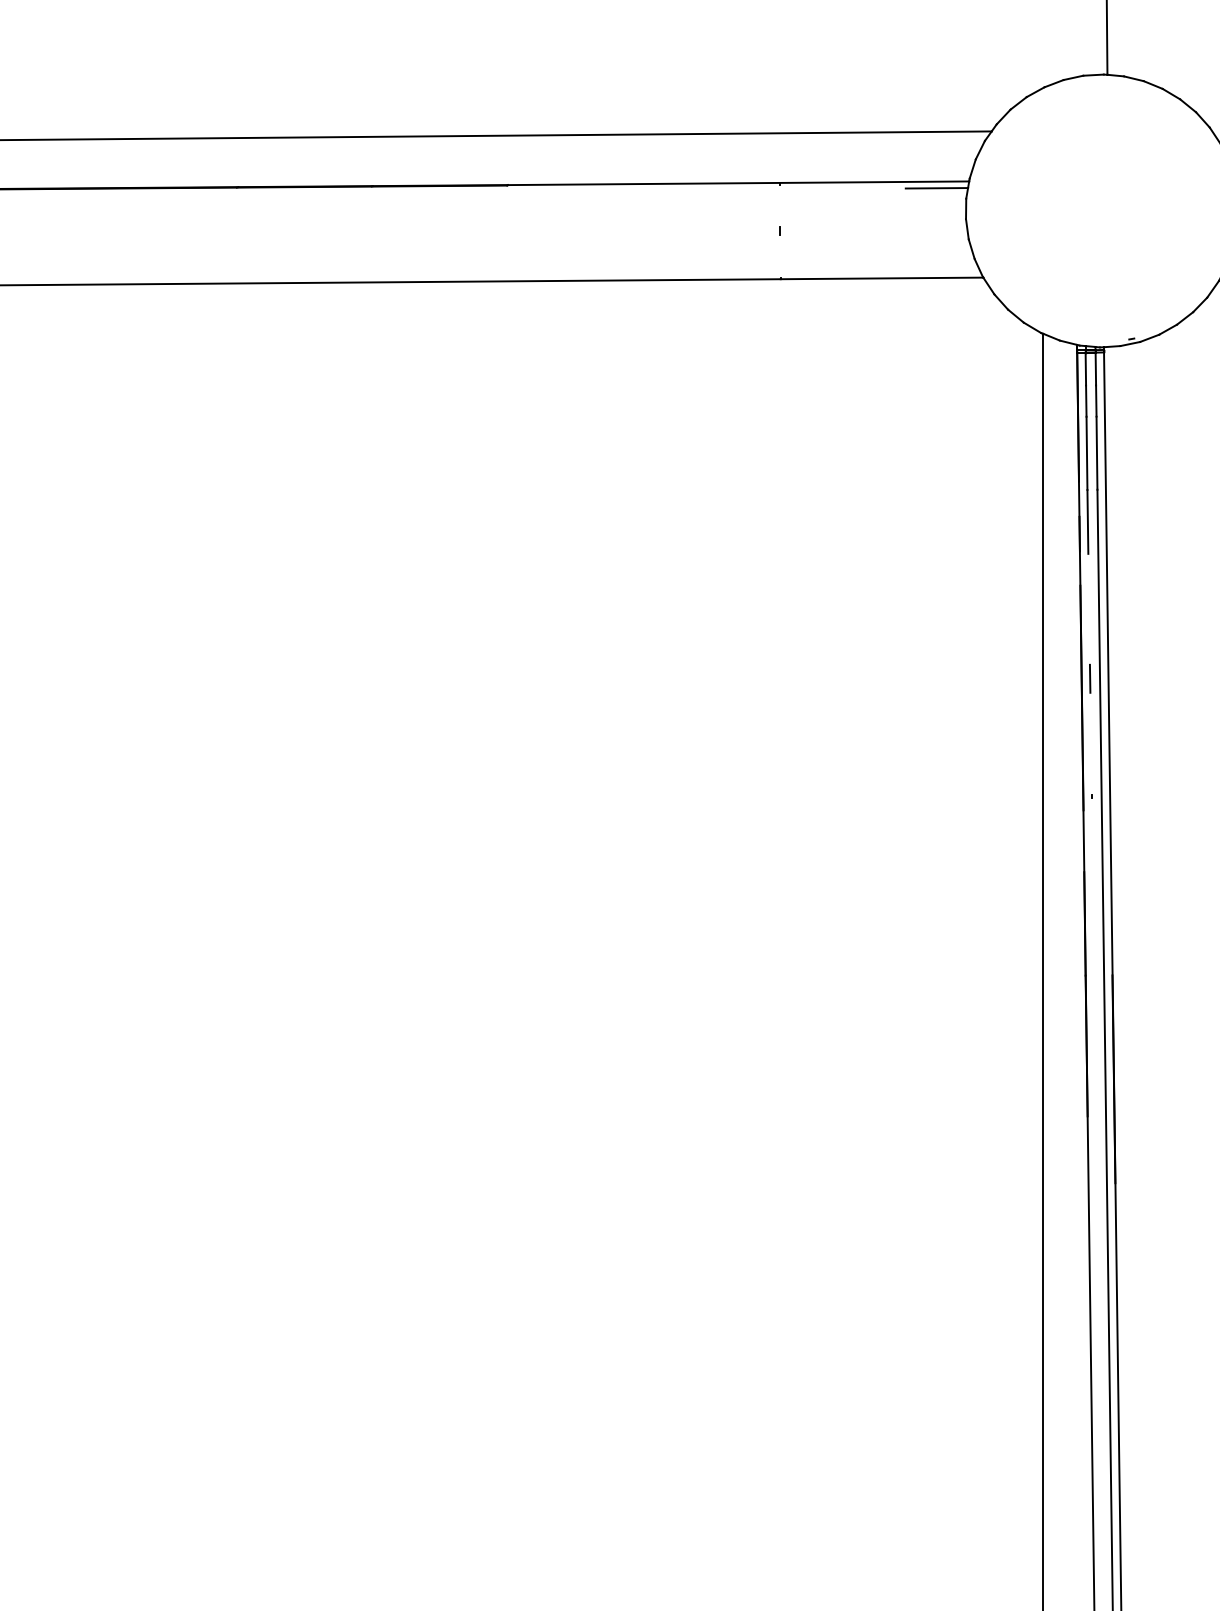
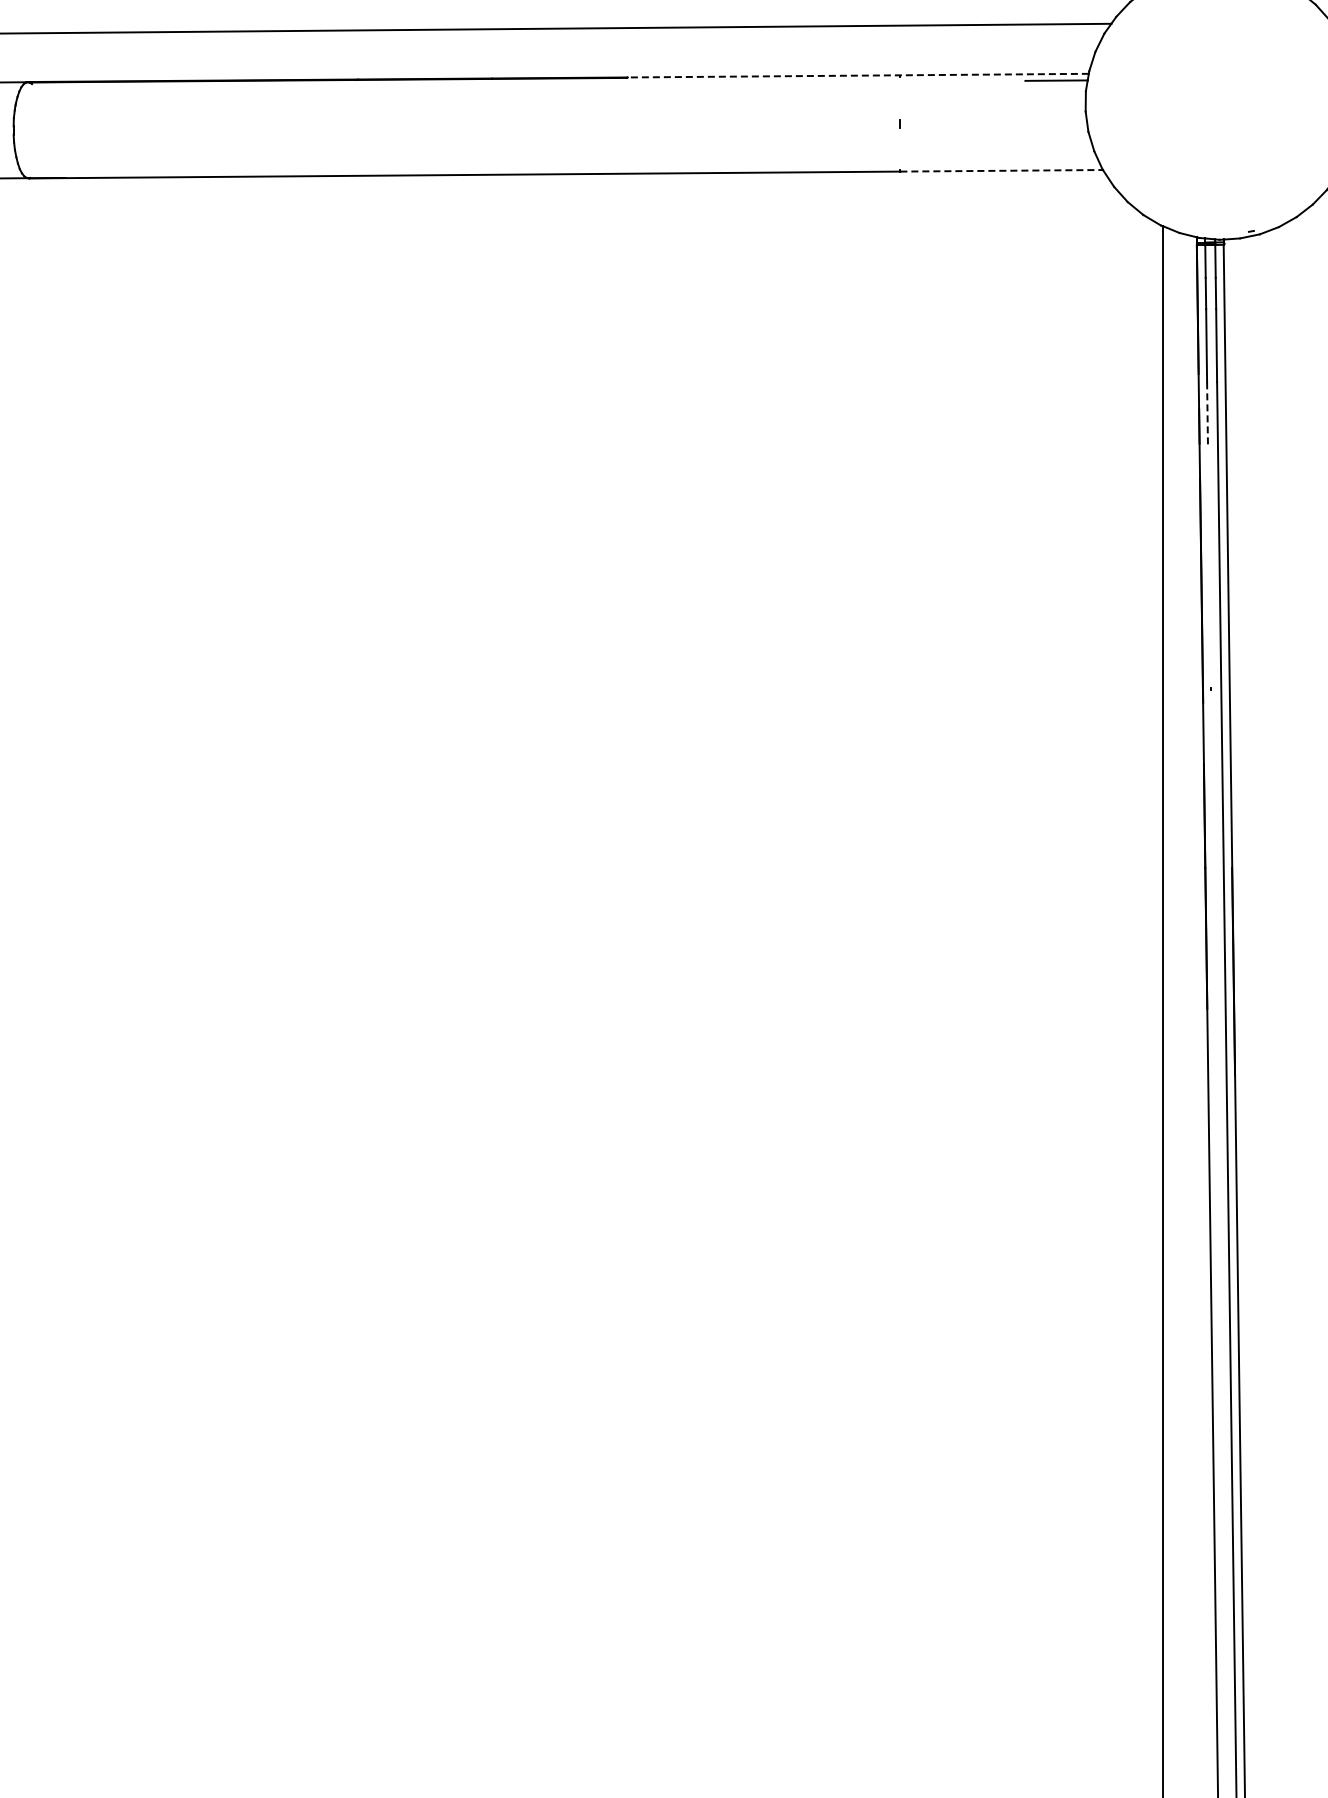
line: (738, 183) -> (858, 75), solid -> dashed
line: (882, 278) -> (1002, 170), solid -> dashed
line: (1087, 522) -> (1207, 414), solid -> dashed
line: (1089, 679) -> (1209, 571), removed

